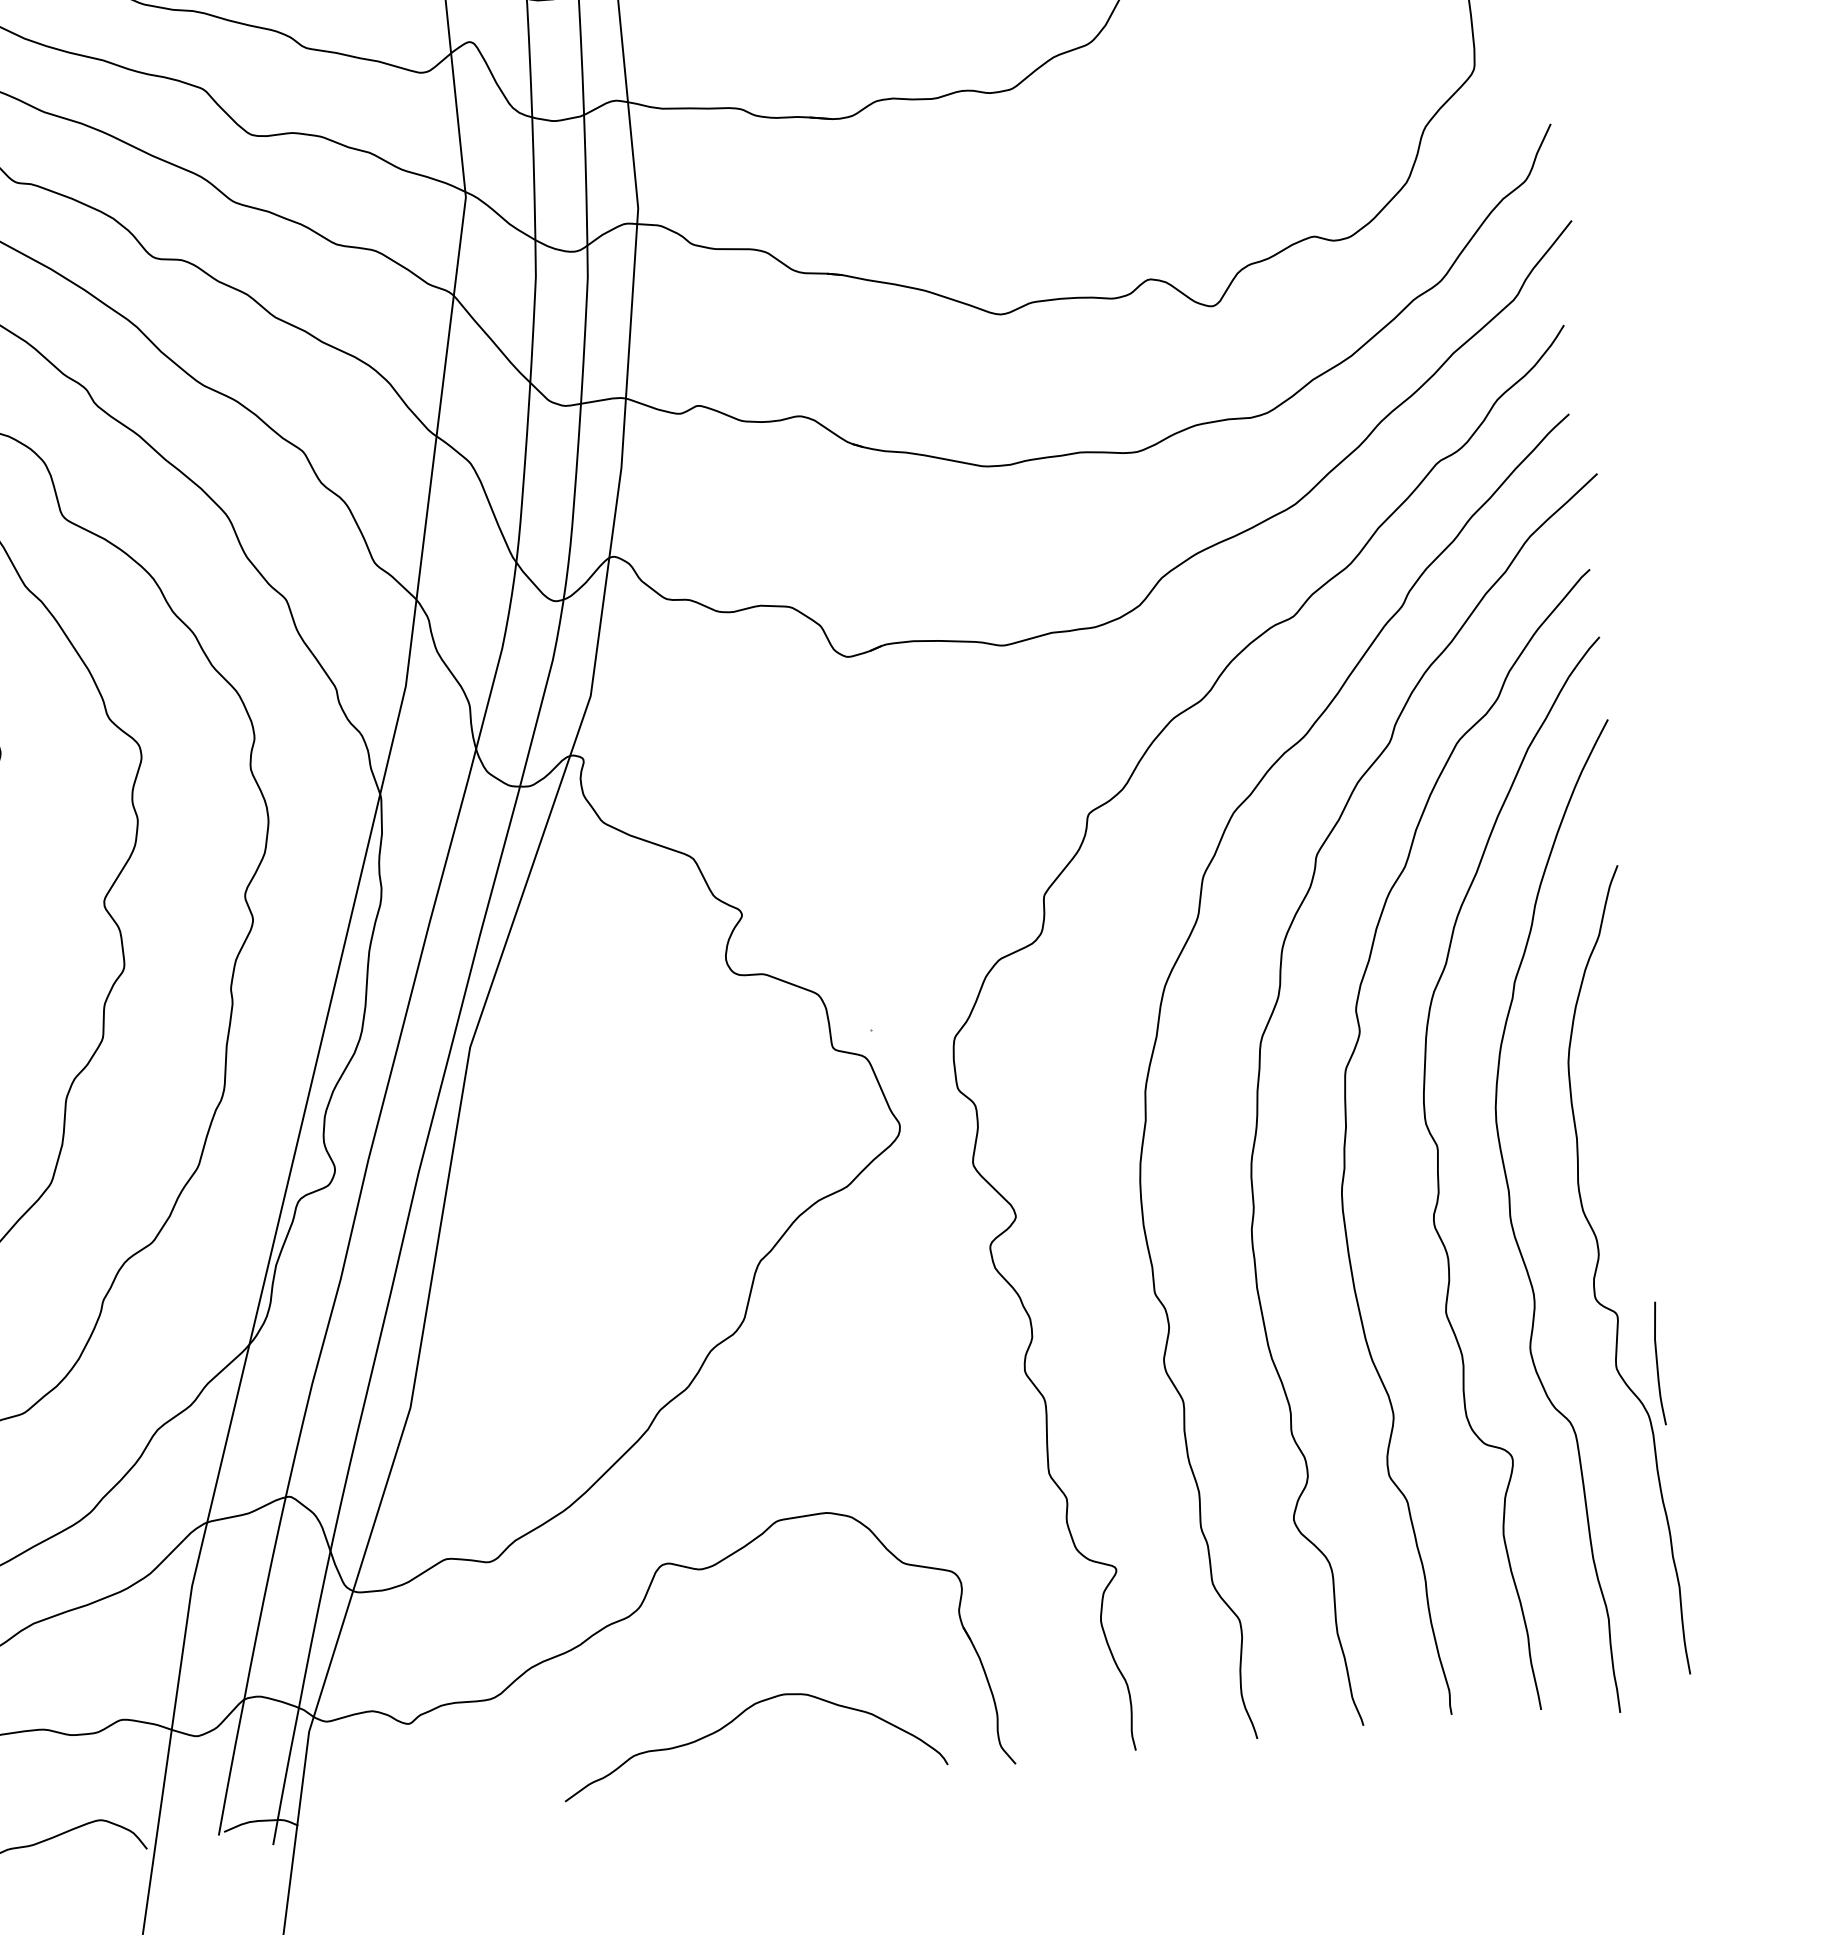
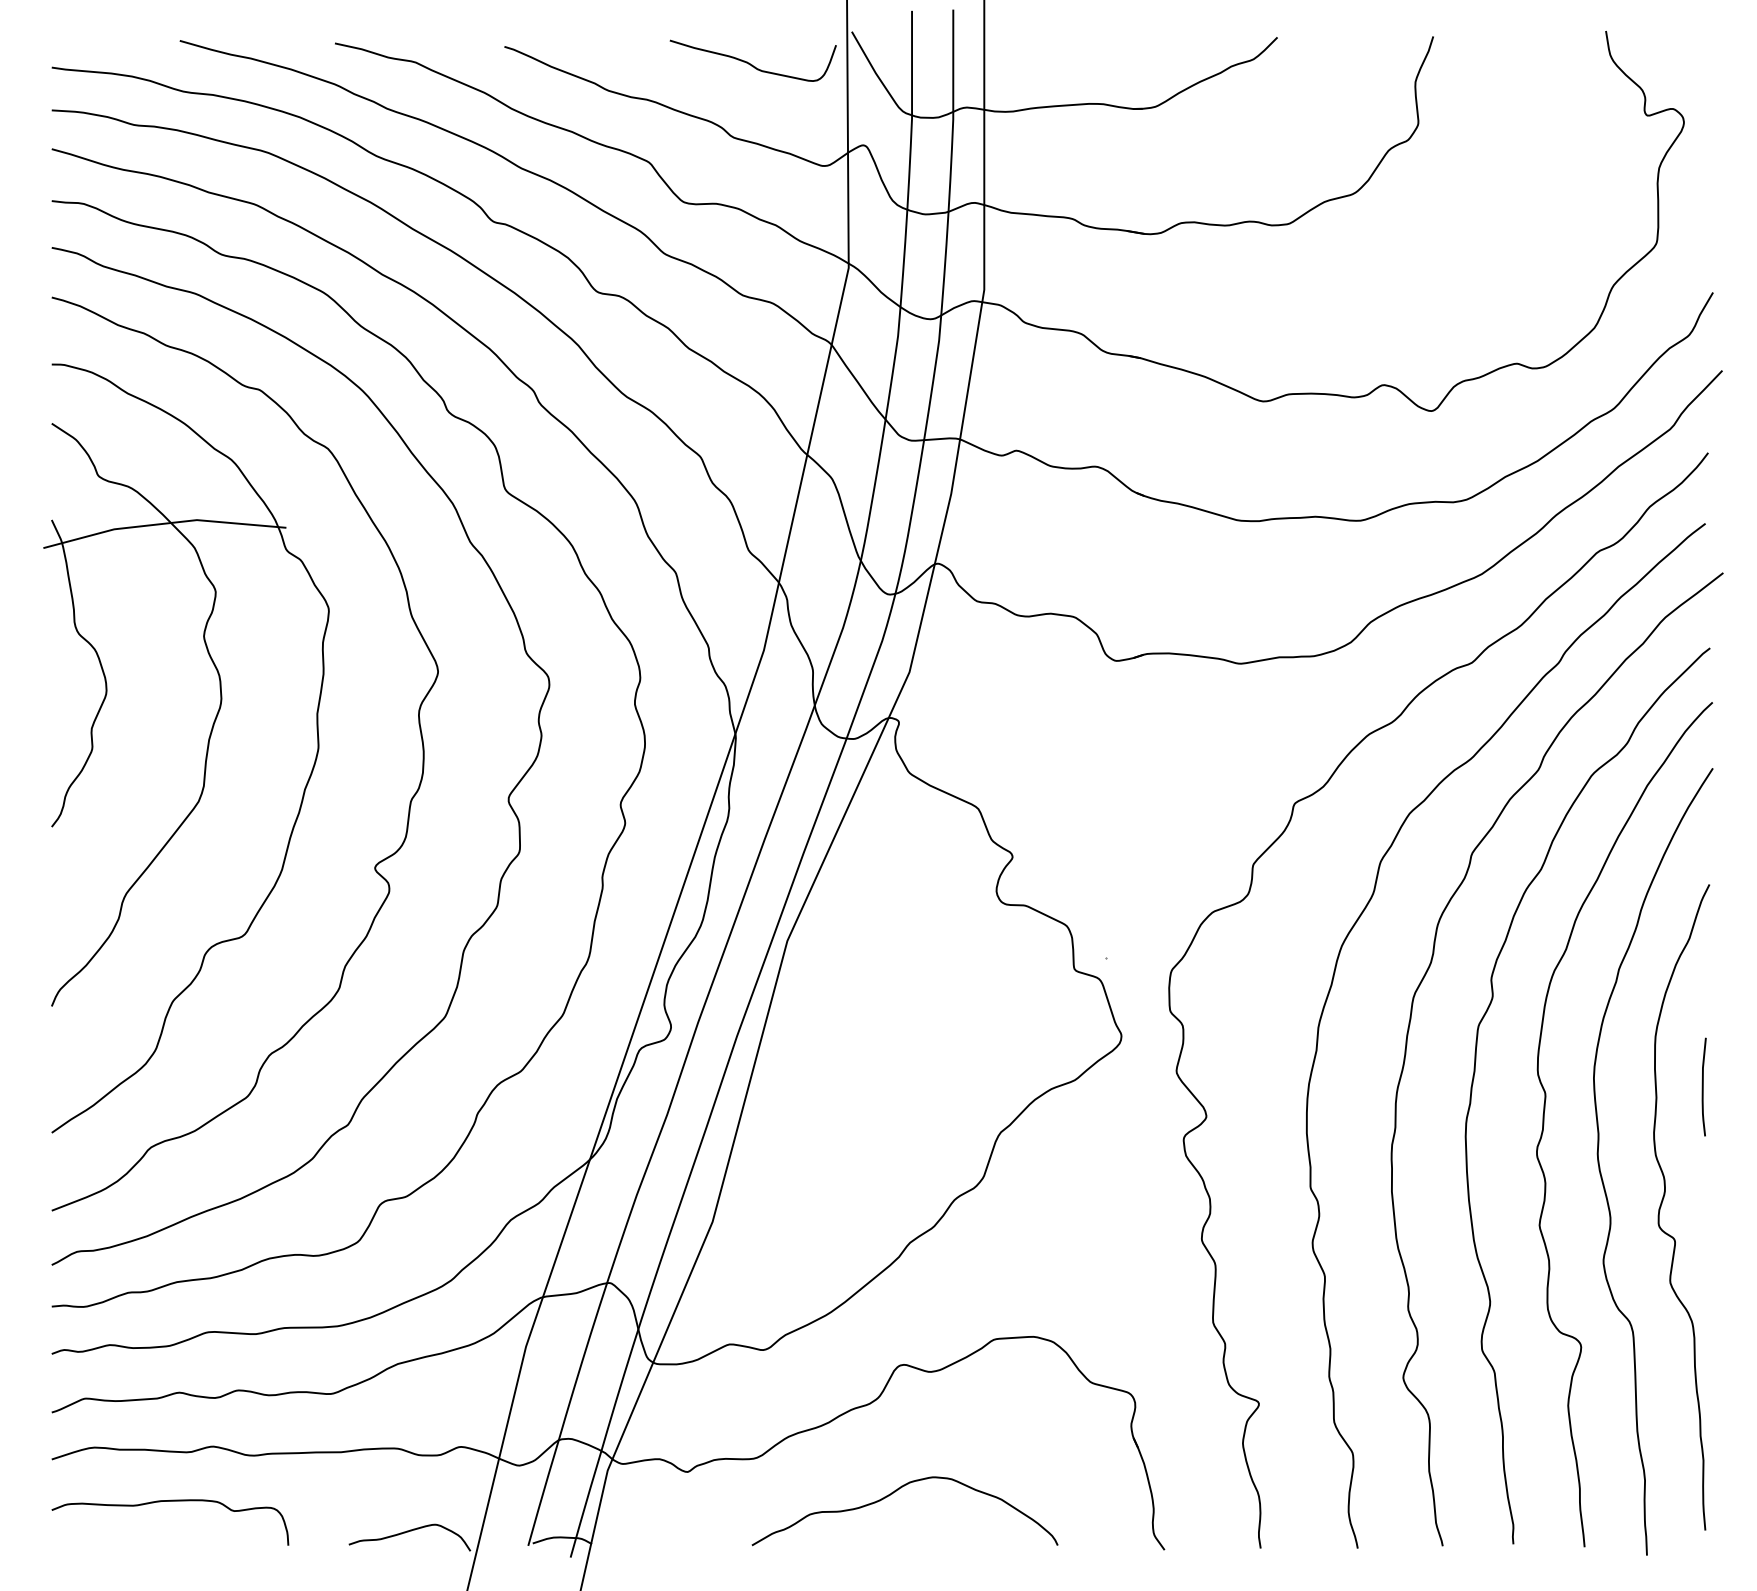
curve: (1657, 1362) -> (1703, 1086), moved
curve: (734, 1720) -> (892, 1494), moved

